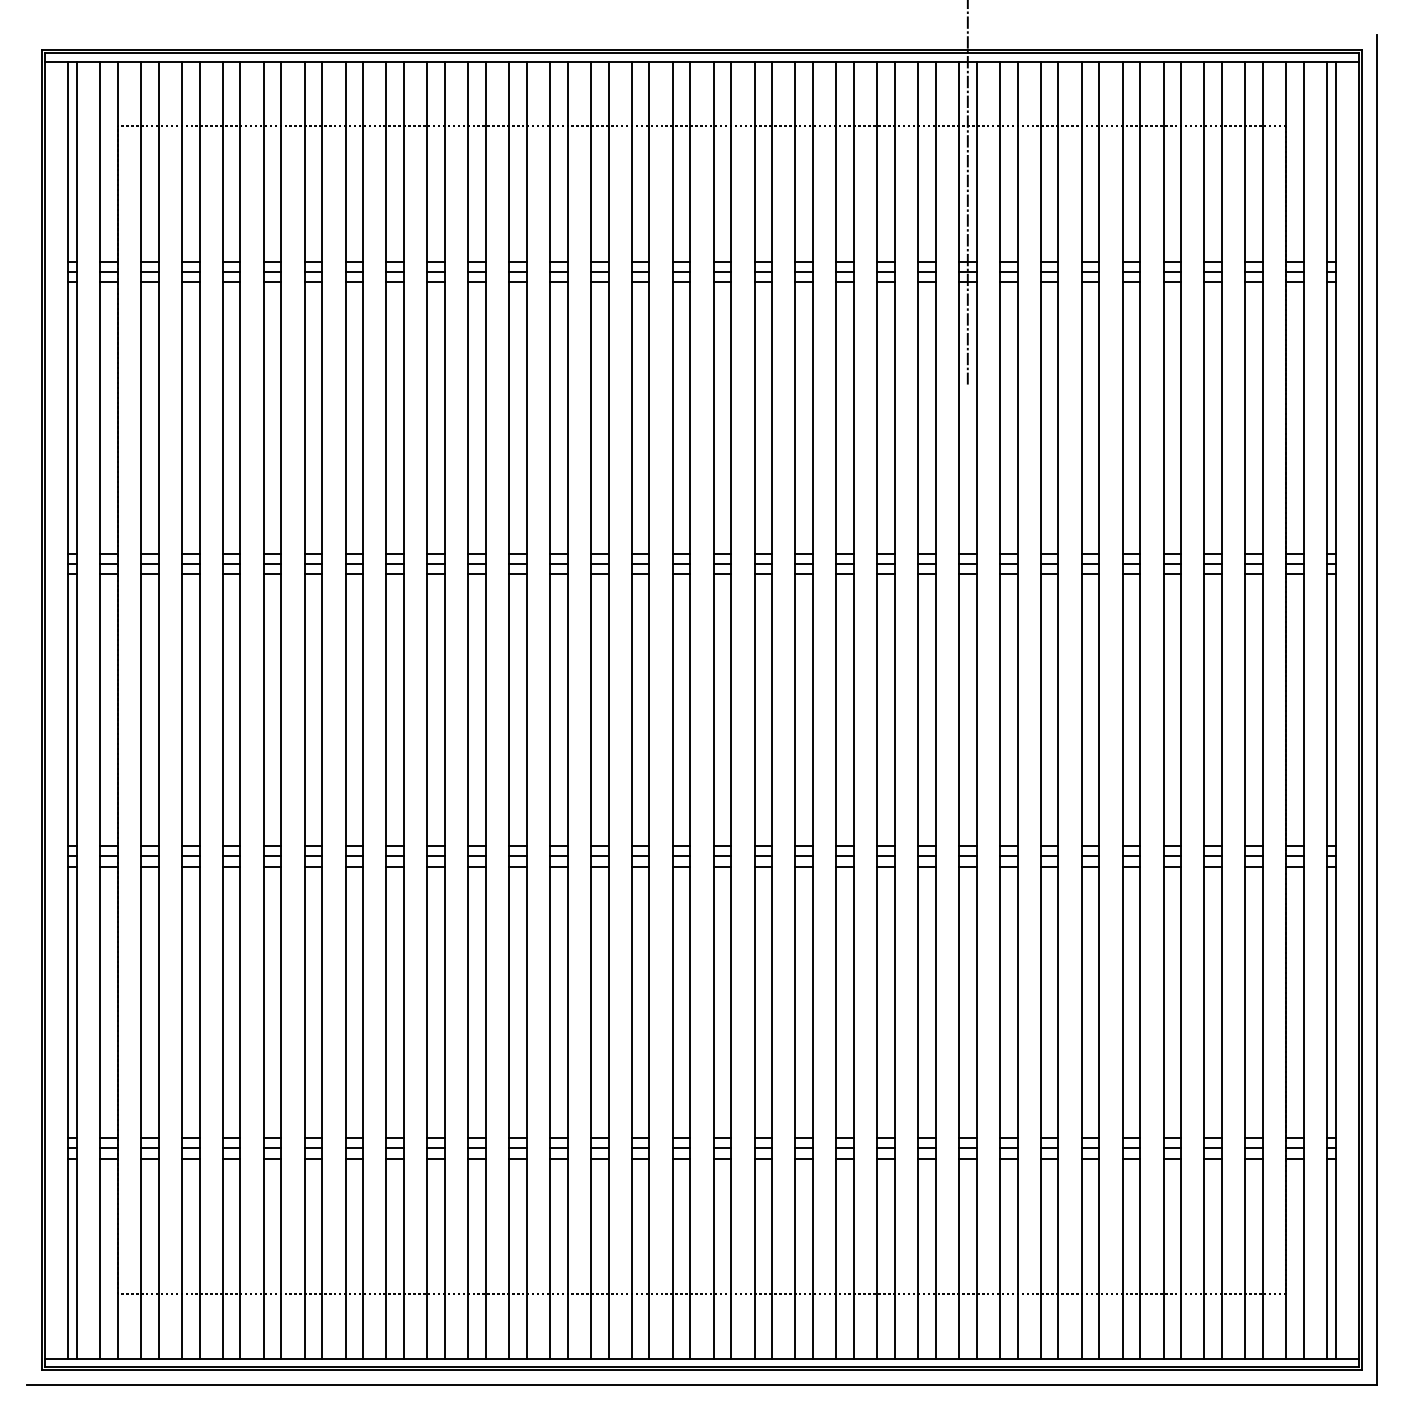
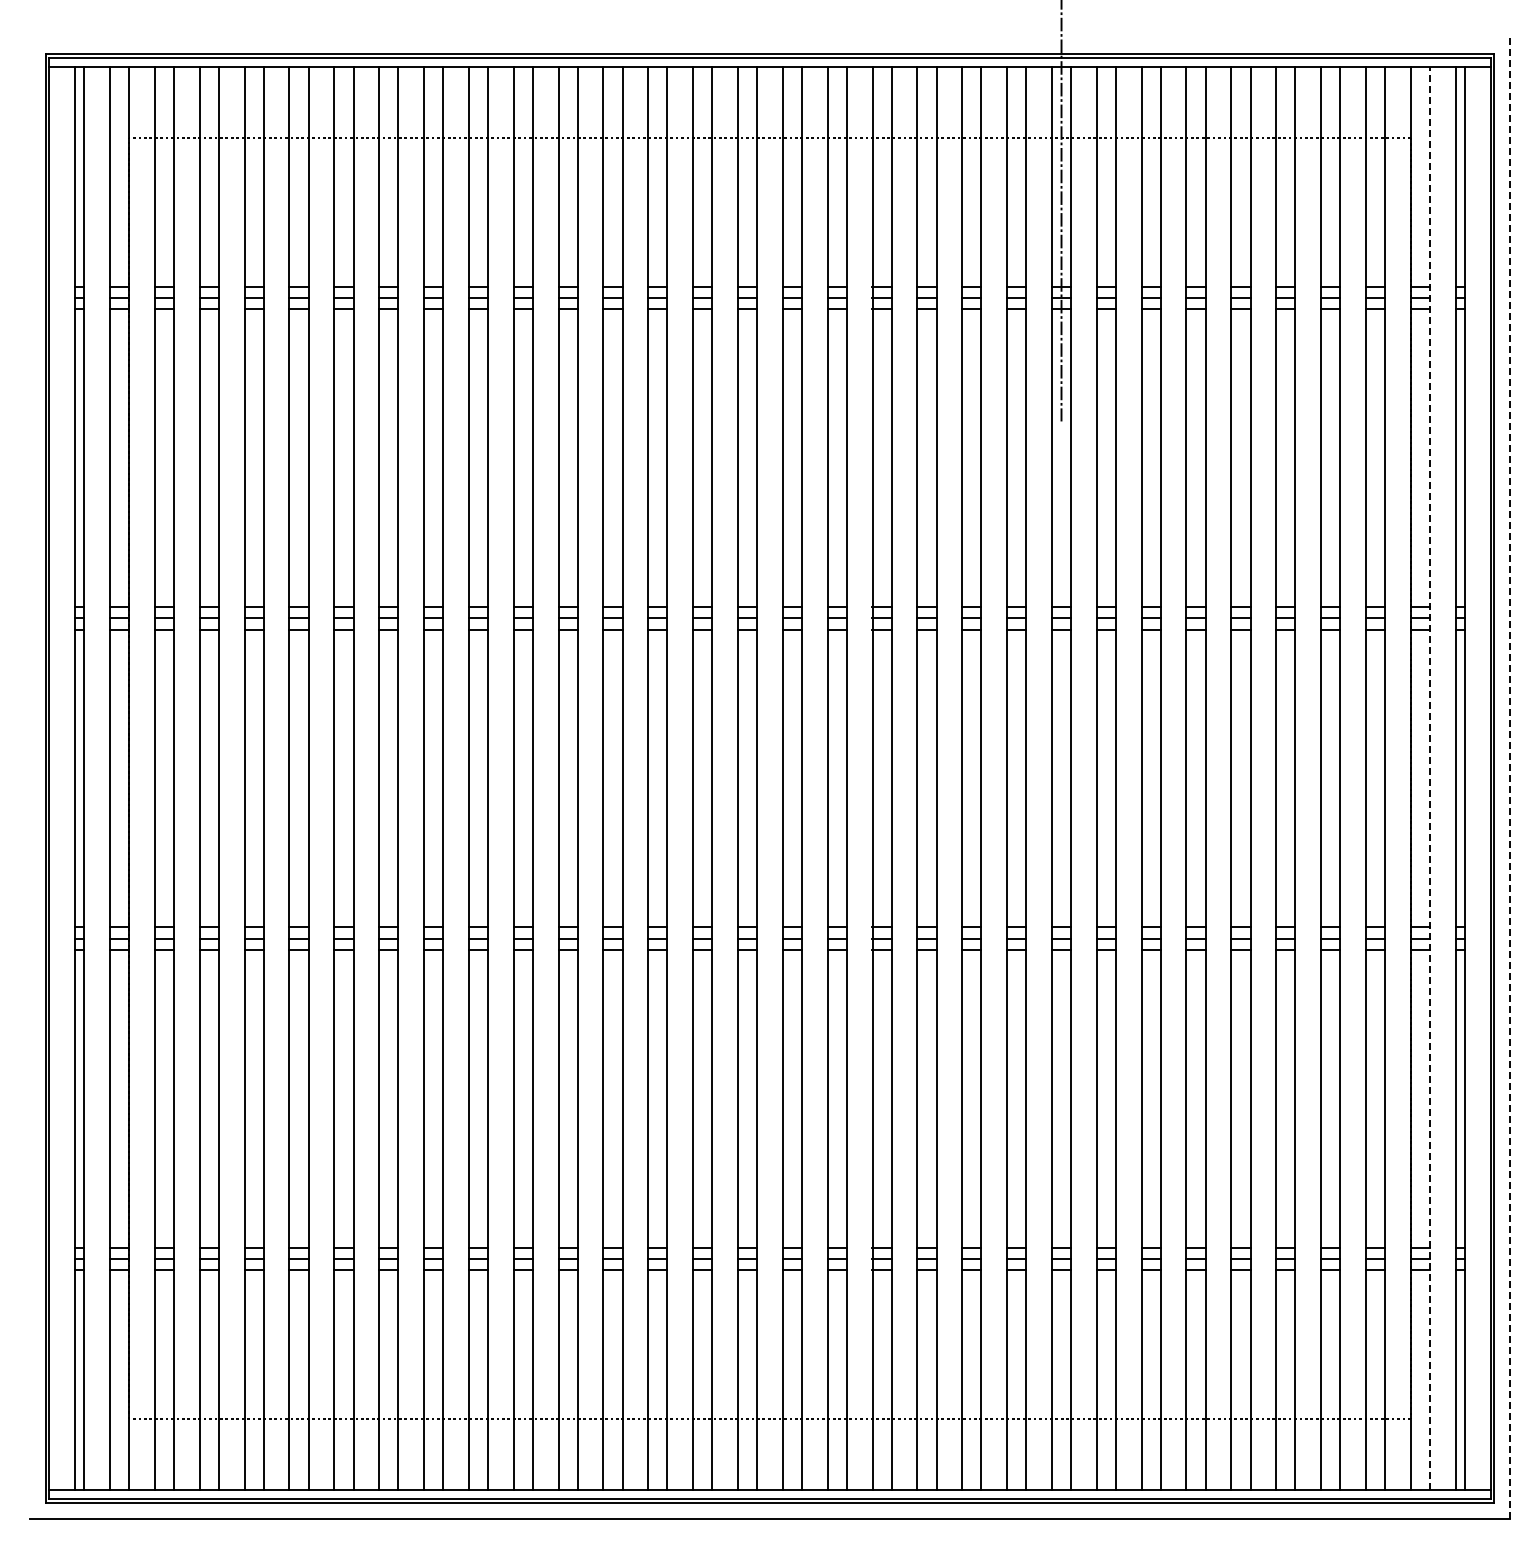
line: (1303, 710) -> (1429, 778), solid -> dashed
line: (1377, 711) -> (1510, 779), solid -> dashed

